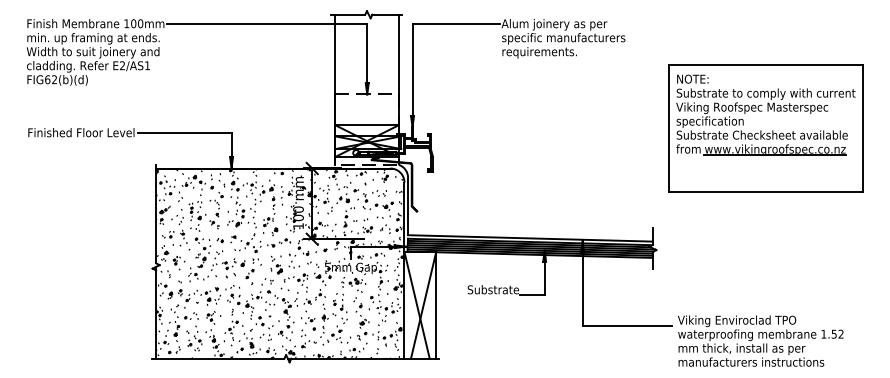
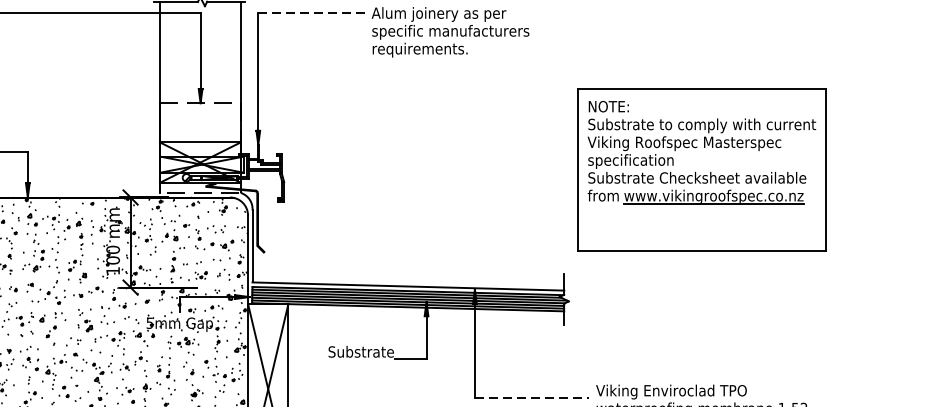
line: (456, 23) -> (314, 12), solid -> dashed
part: (765, 128) -> (701, 169), moved
line: (627, 325) -> (532, 397), solid -> dashed

